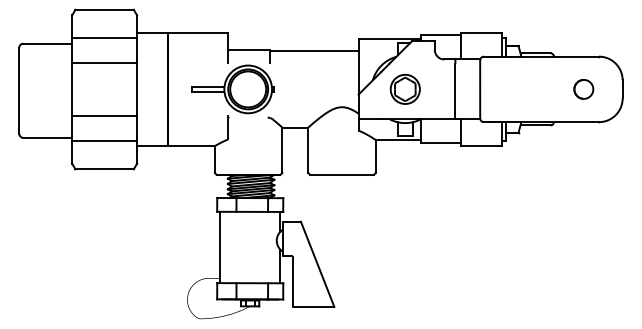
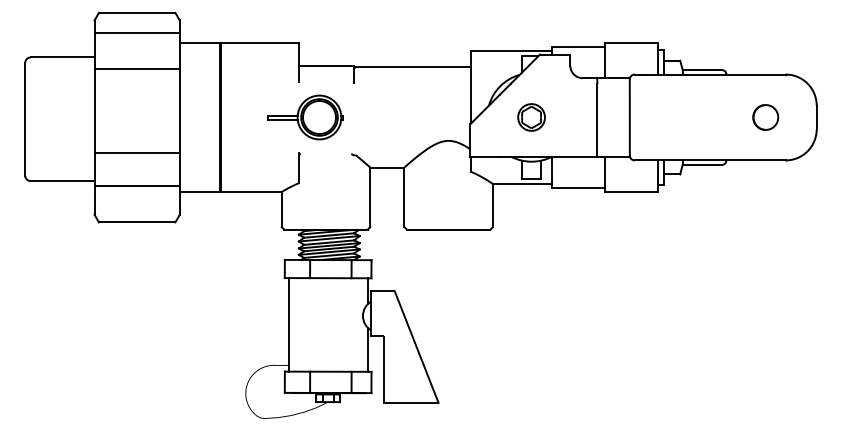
line: (104, 37) -> (136, 32), moved
line: (104, 62) -> (136, 68), moved
part: (232, 89) -> (305, 117), size x0.7
part: (405, 89) -> (531, 117), size x0.7

